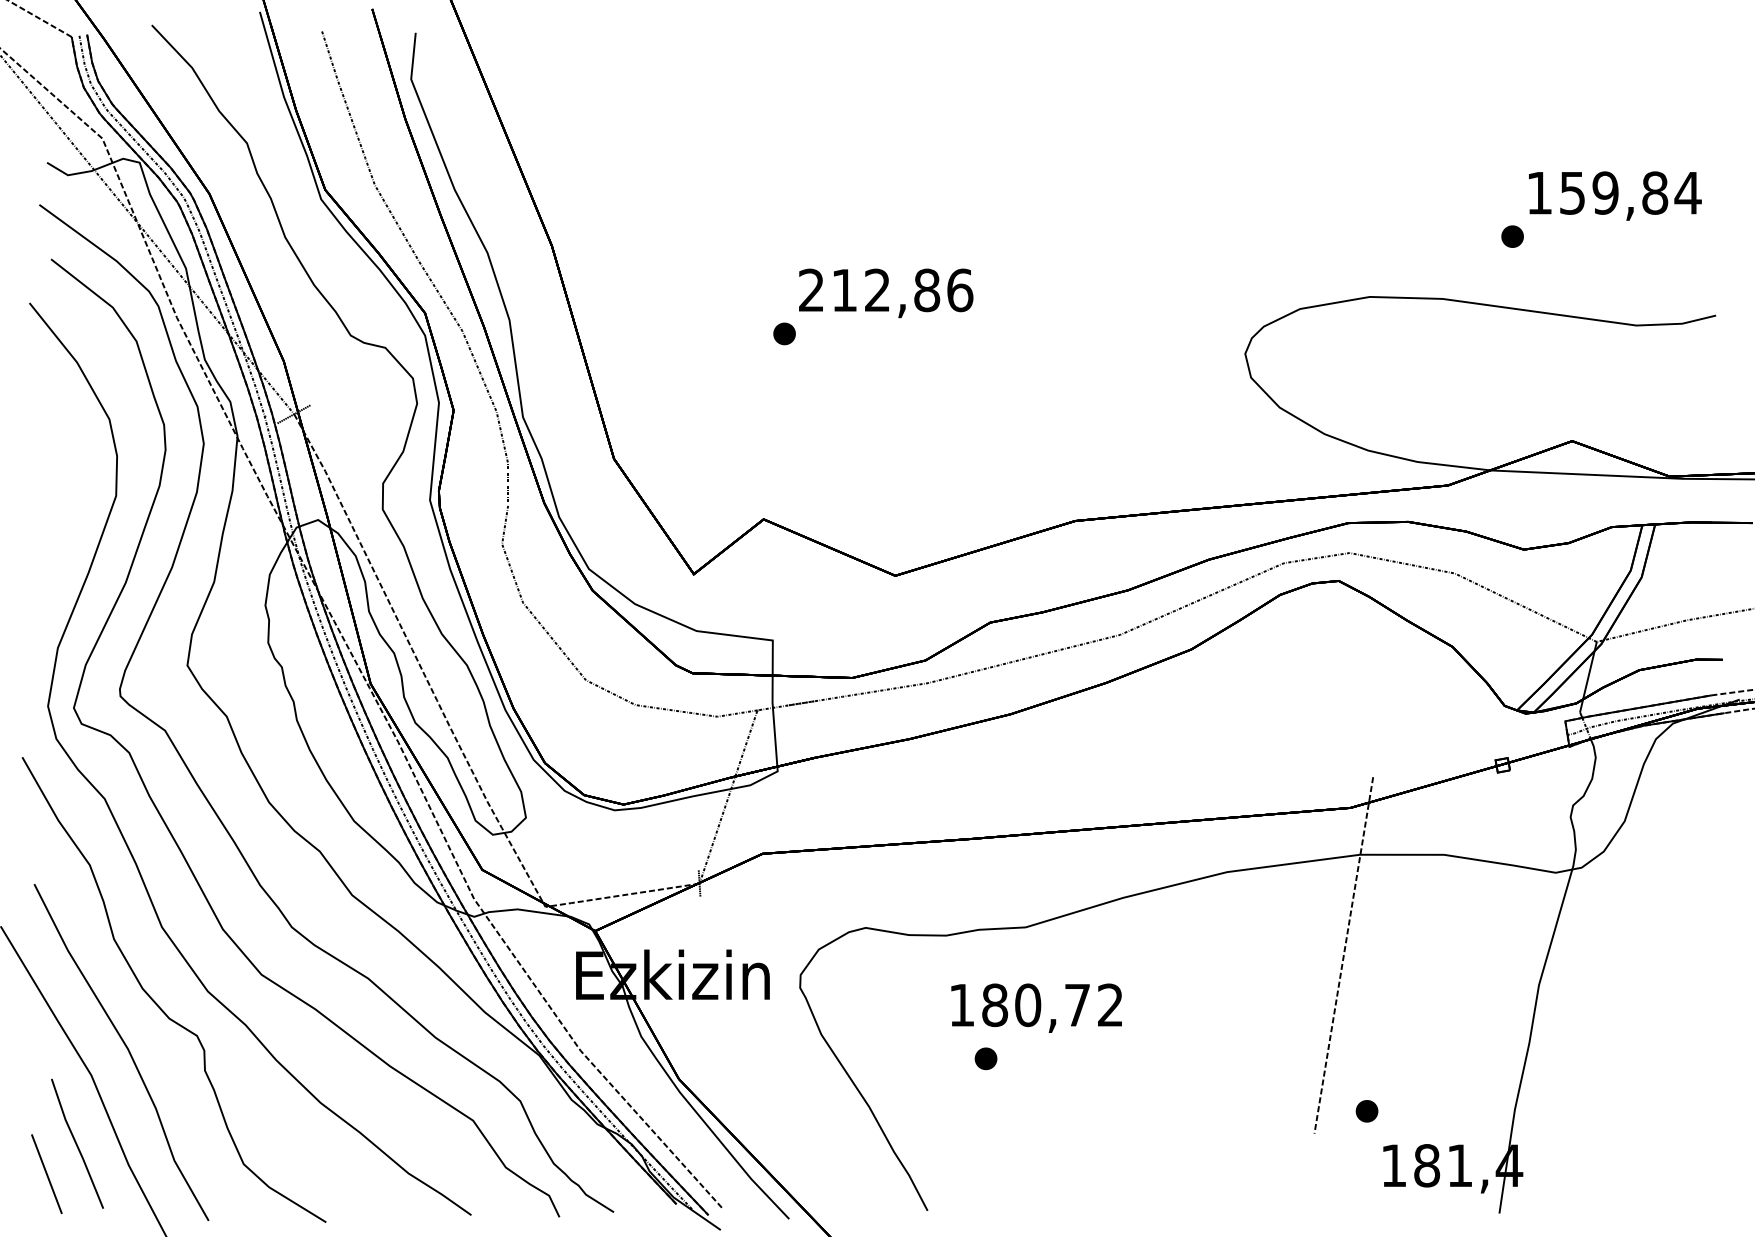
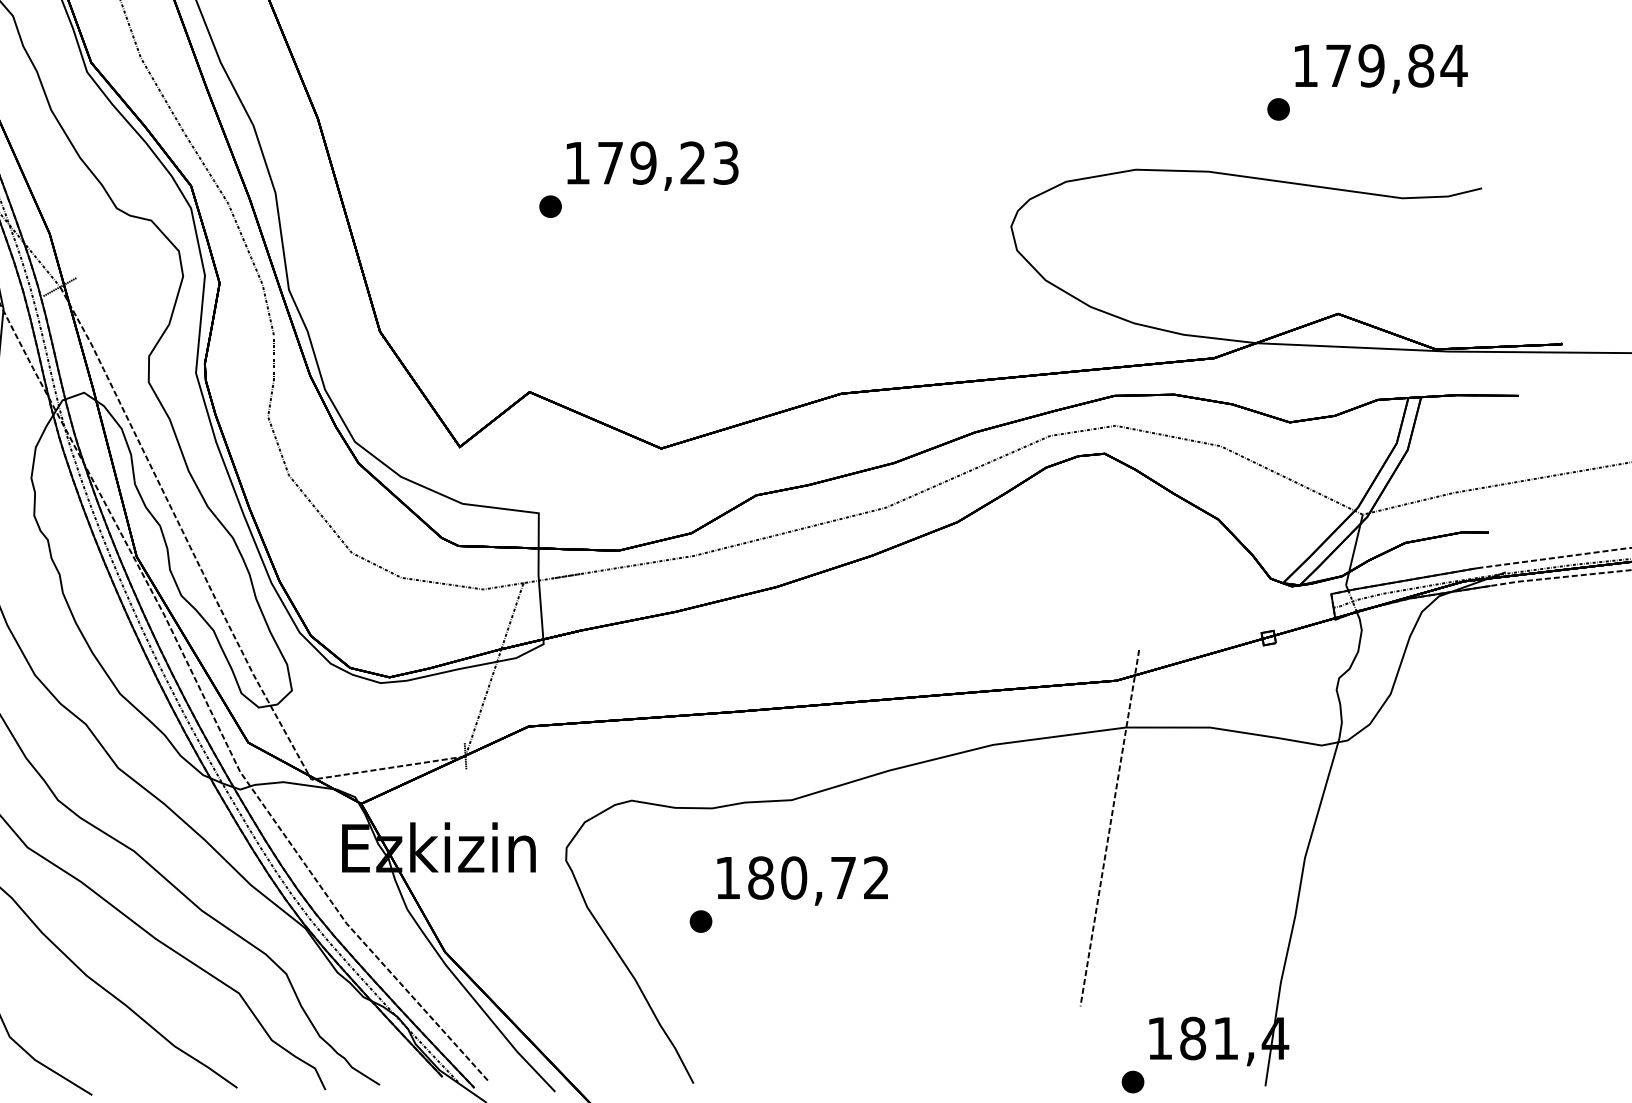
text: (1572, 193) -> (1338, 66), 159,84 -> 179,84
text: (886, 290) -> (652, 163), 212,86 -> 179,23
part: (985, 1058) -> (700, 921), moved
part: (1366, 1111) -> (1132, 1082), moved

